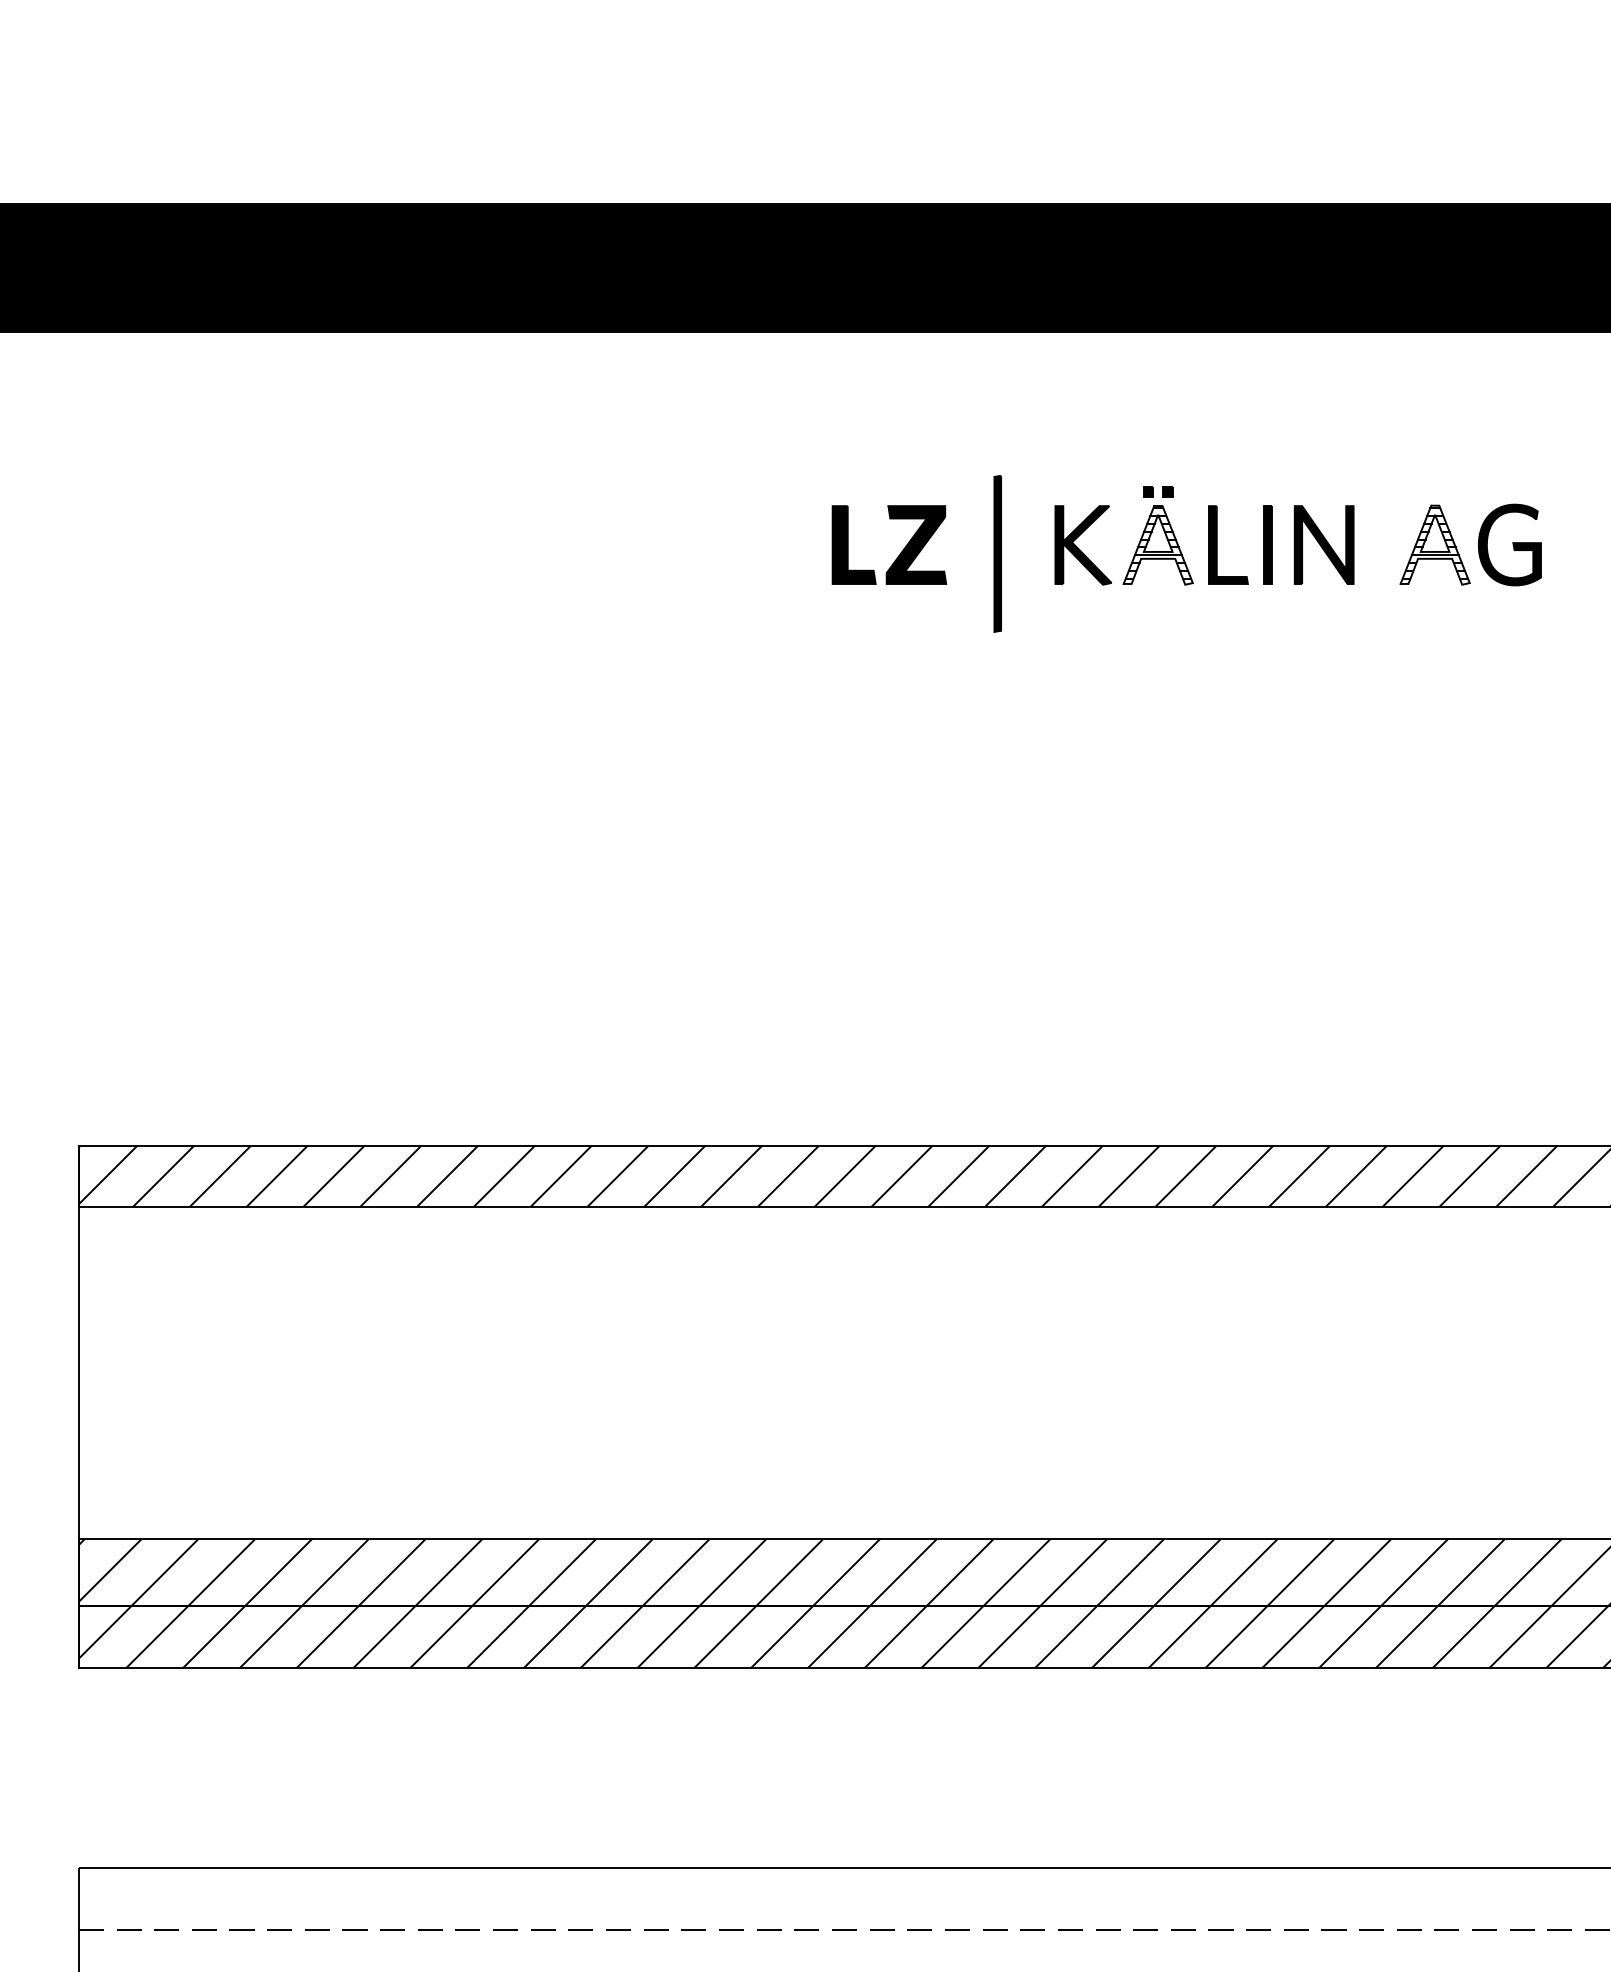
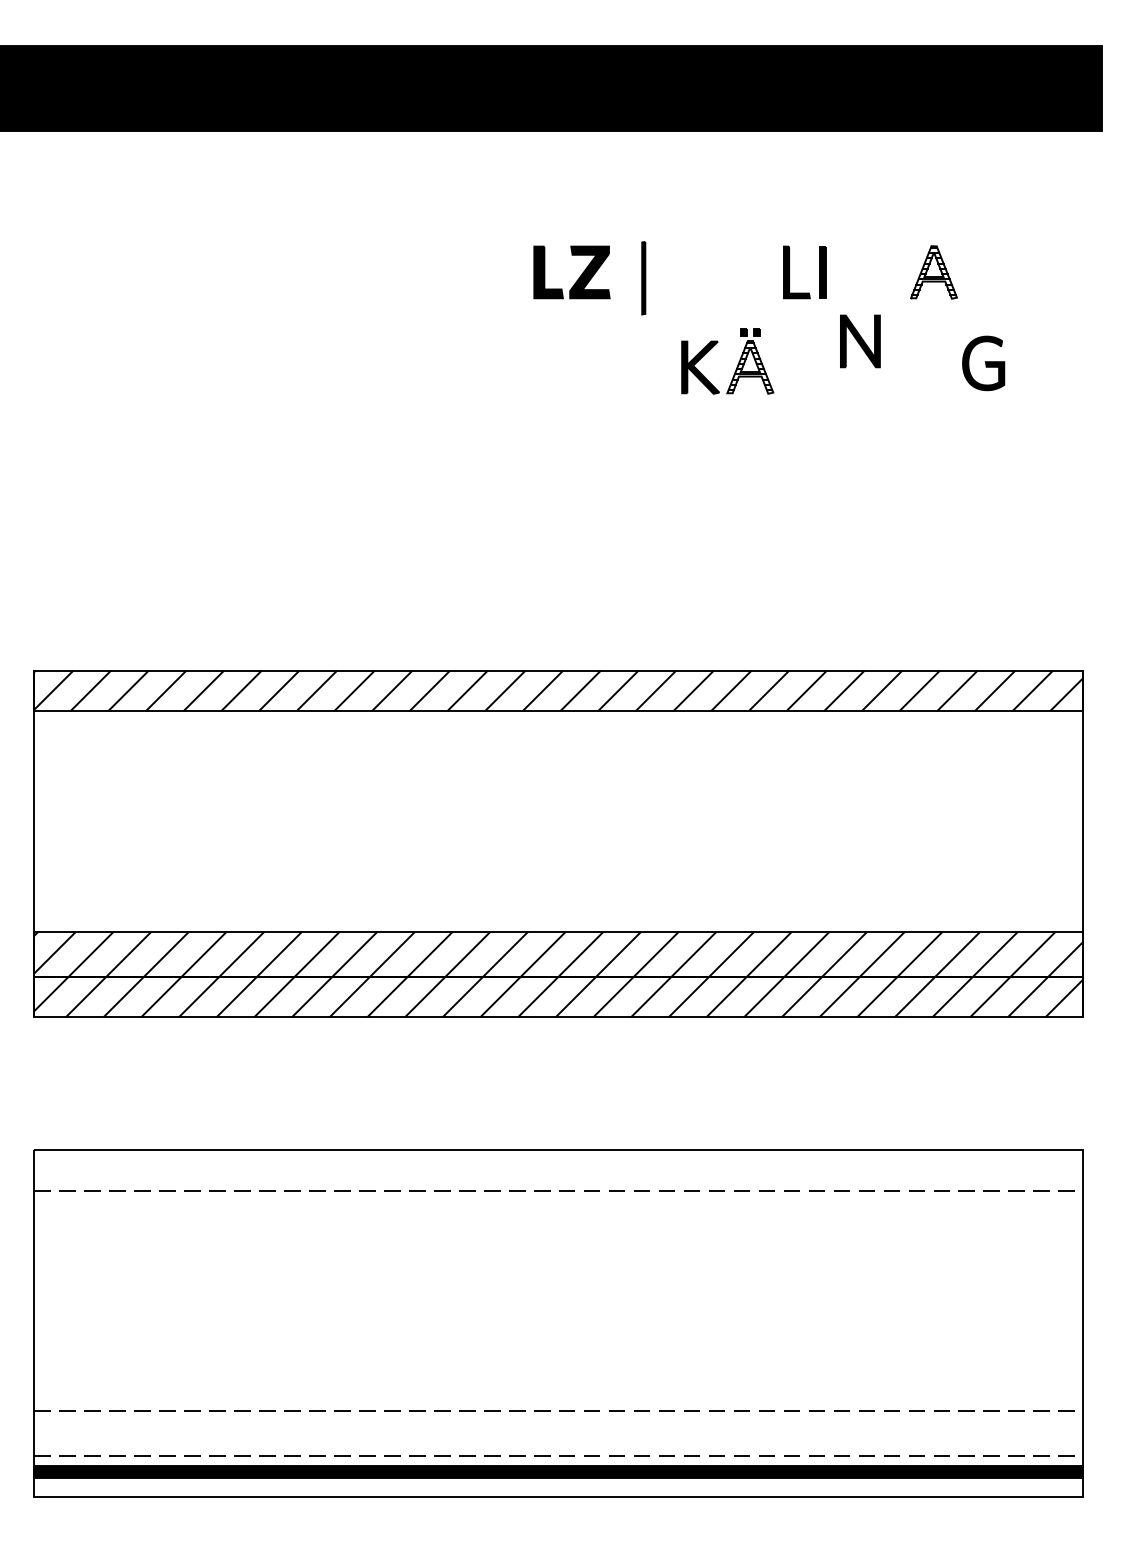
part: (1137, 543) -> (736, 366), moved
part: (1324, 545) -> (860, 341), moved
part: (1509, 545) -> (983, 363), moved
part: (997, 552) -> (643, 277), size x0.7

